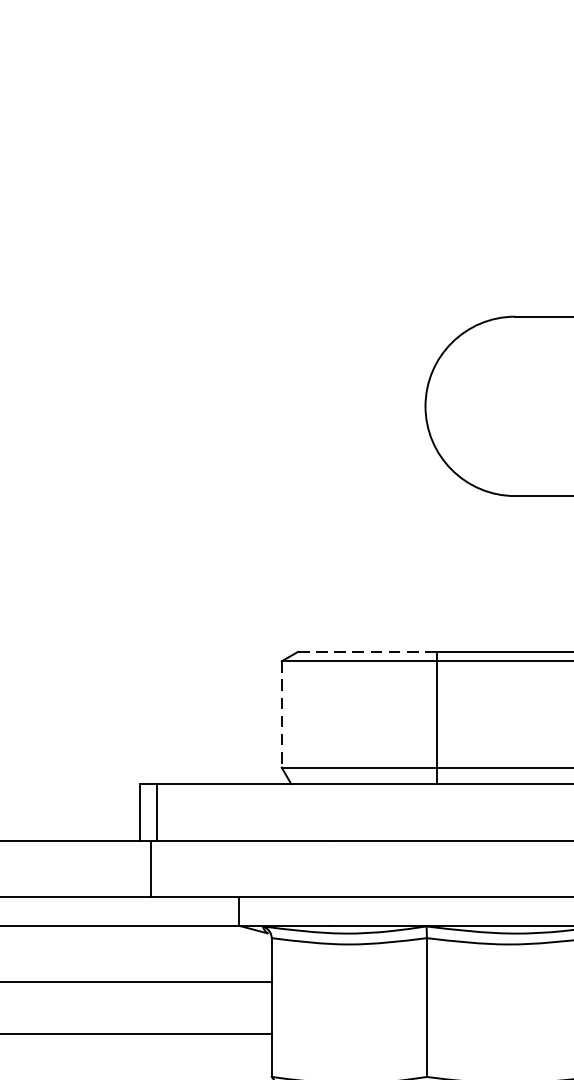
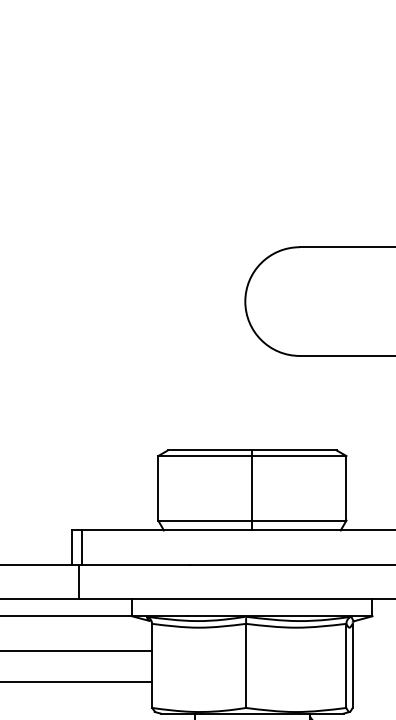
line: (368, 652) -> (210, 450), dashed -> solid
line: (282, 714) -> (158, 488), dashed -> solid

